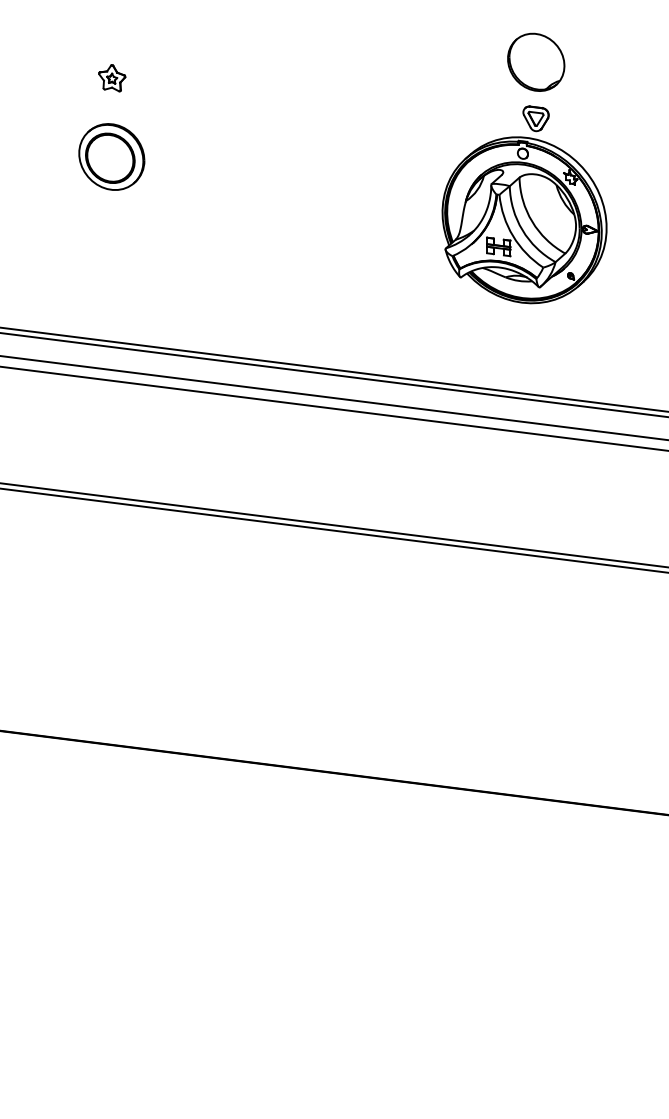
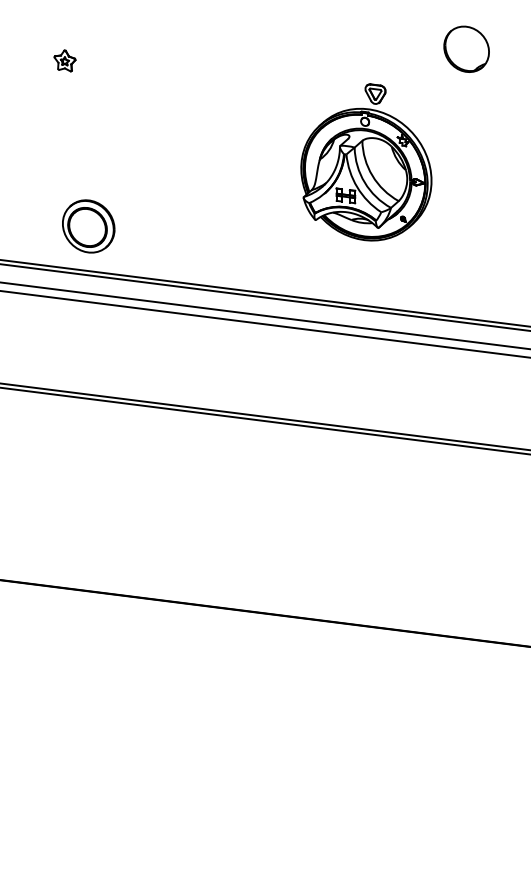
part: (536, 61) -> (466, 48), moved
part: (111, 77) -> (64, 60), moved
part: (111, 157) -> (88, 226), moved
part: (524, 204) -> (366, 162), moved

